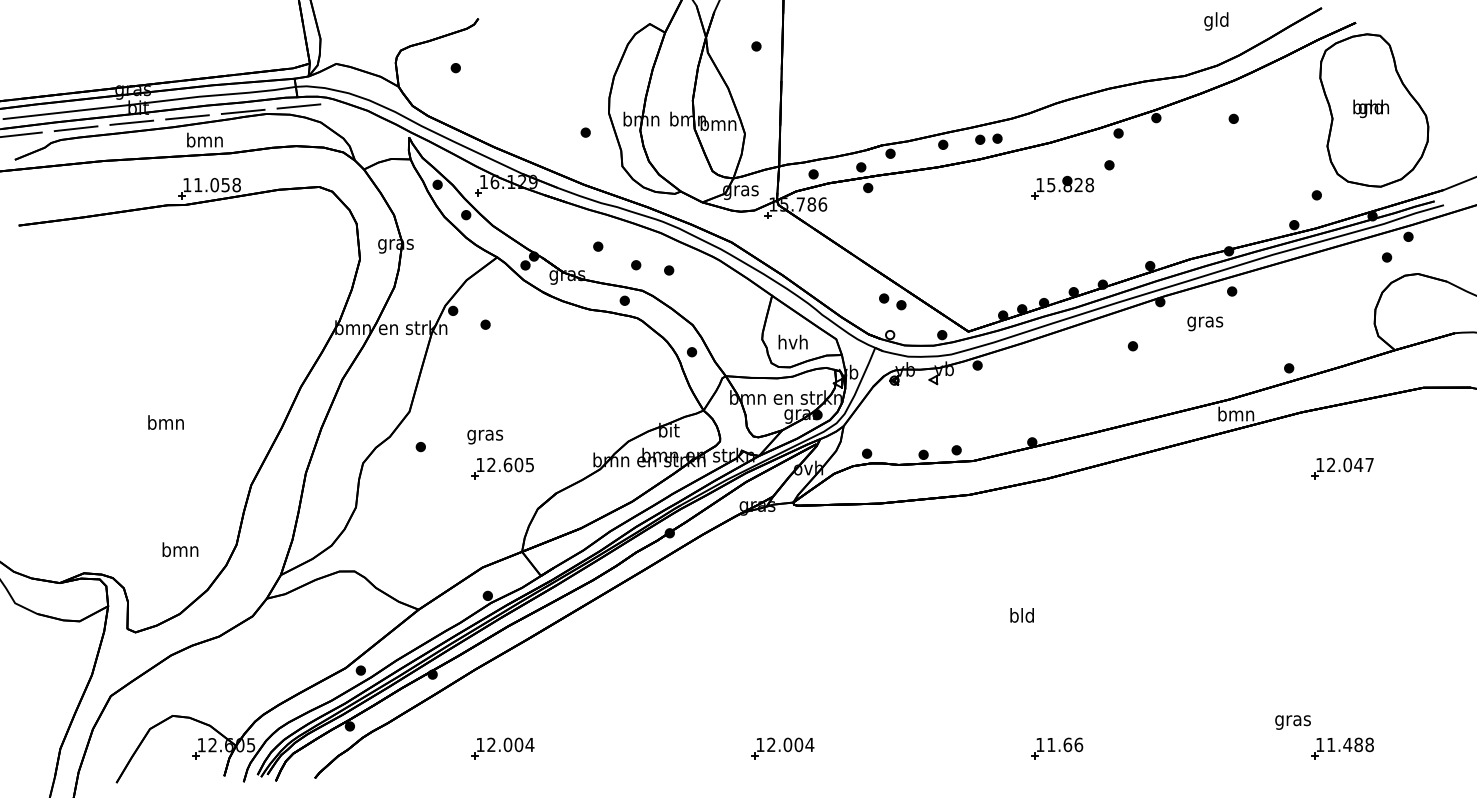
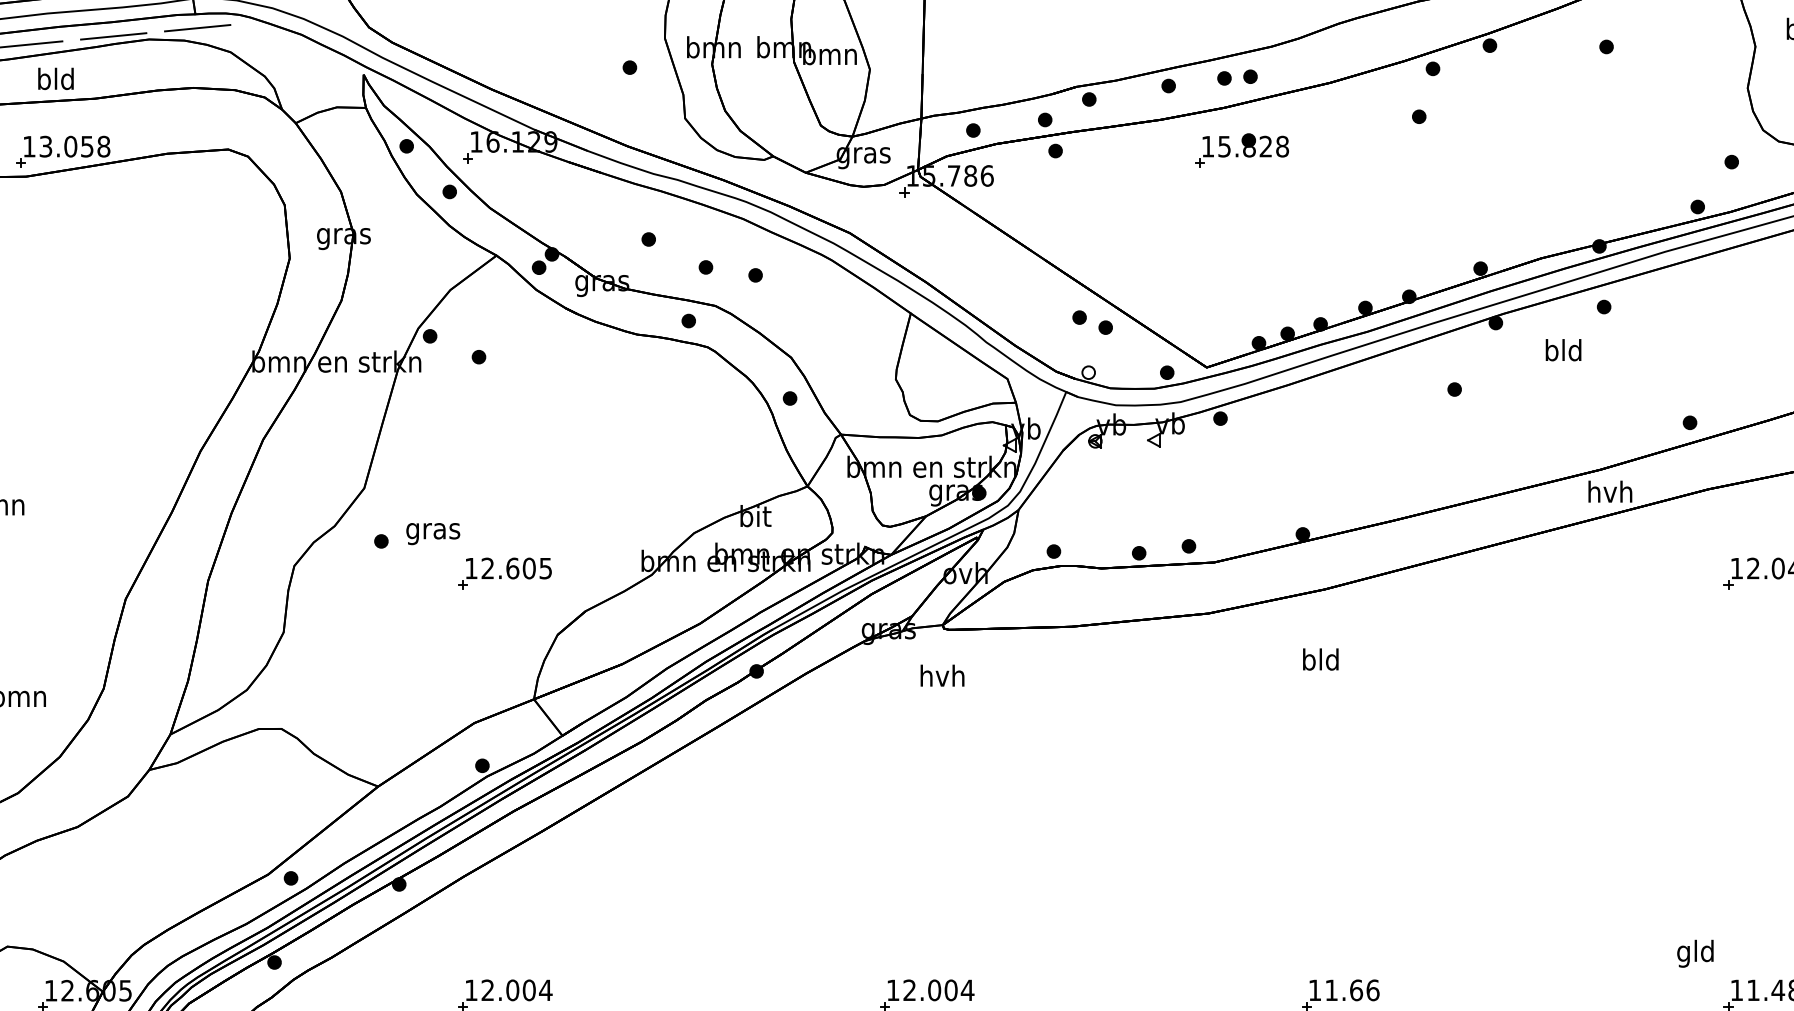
text: (204, 139) -> (55, 77), bmn -> bld
text: (198, 184) -> (46, 145), 11.058 -> 13.058
part: (1062, 187) -> (1241, 150), moved
text: (1205, 321) -> (1563, 352), gras -> bld
text: (792, 341) -> (941, 674), moved
text: (1236, 413) -> (1610, 490), bmn -> hvh
text: (485, 436) -> (433, 533), moved
text: (1021, 615) -> (1319, 659), moved
text: (1292, 720) -> (1695, 953), gras -> gld

